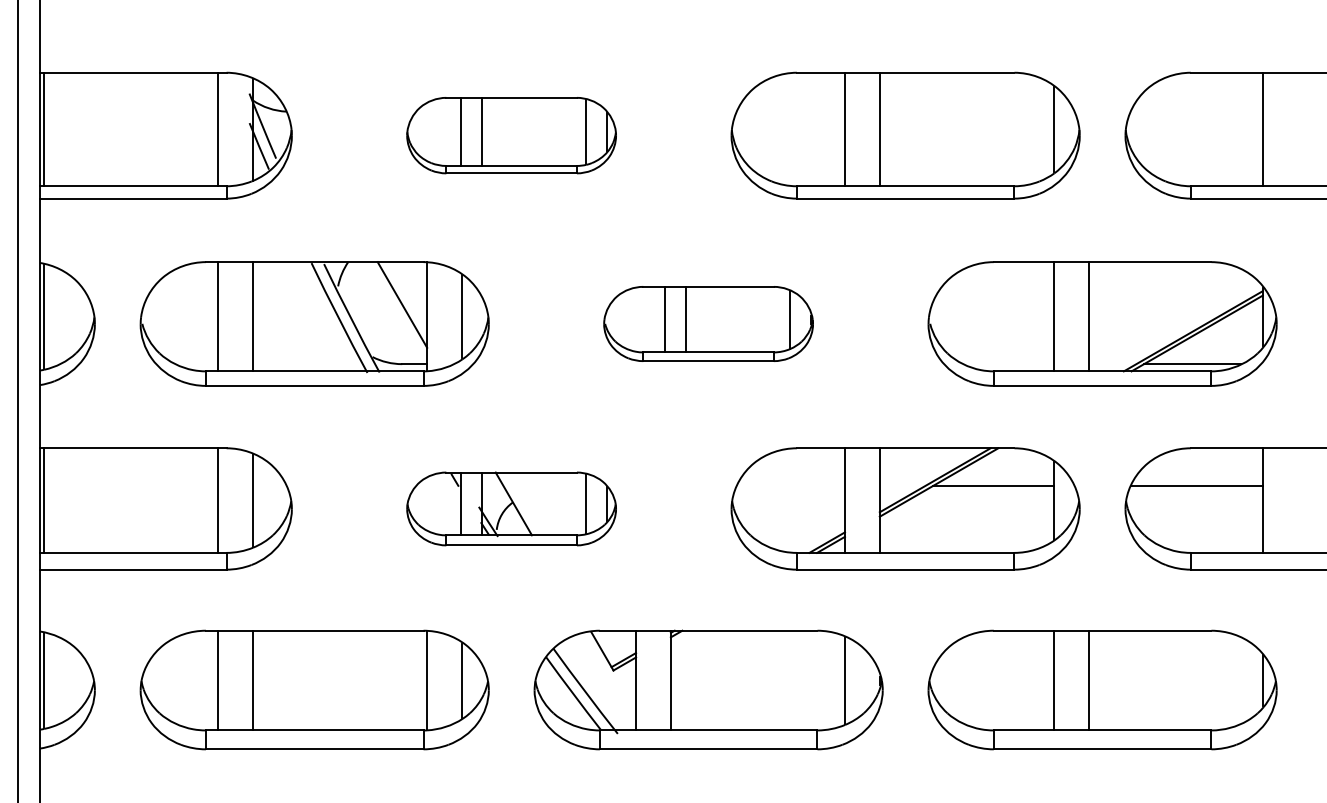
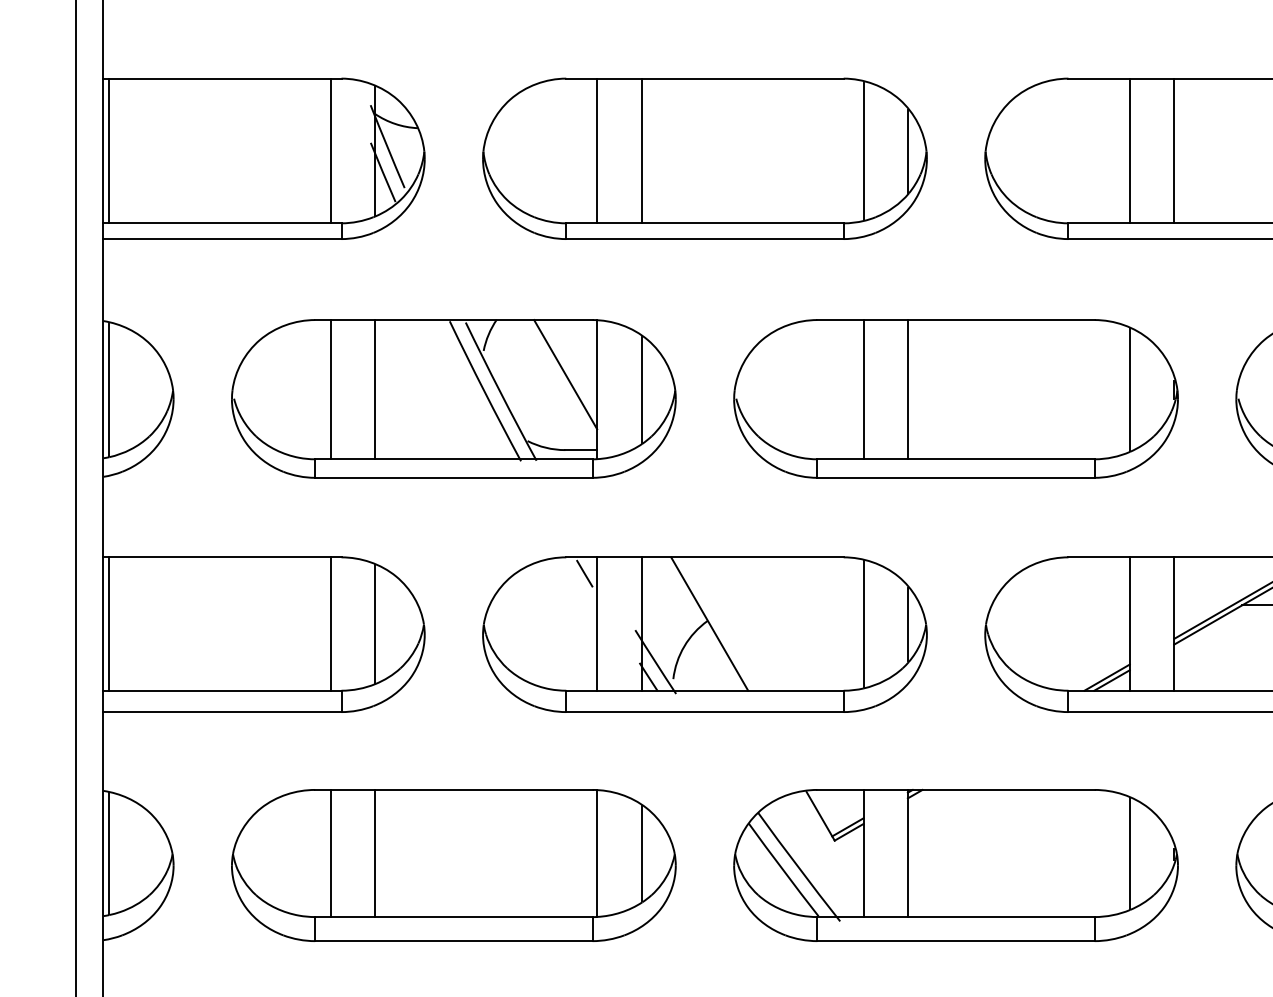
part: (511, 135) -> (704, 158), size x1.67
part: (708, 323) -> (955, 398), size x1.67
part: (511, 508) -> (704, 634), size x1.67

